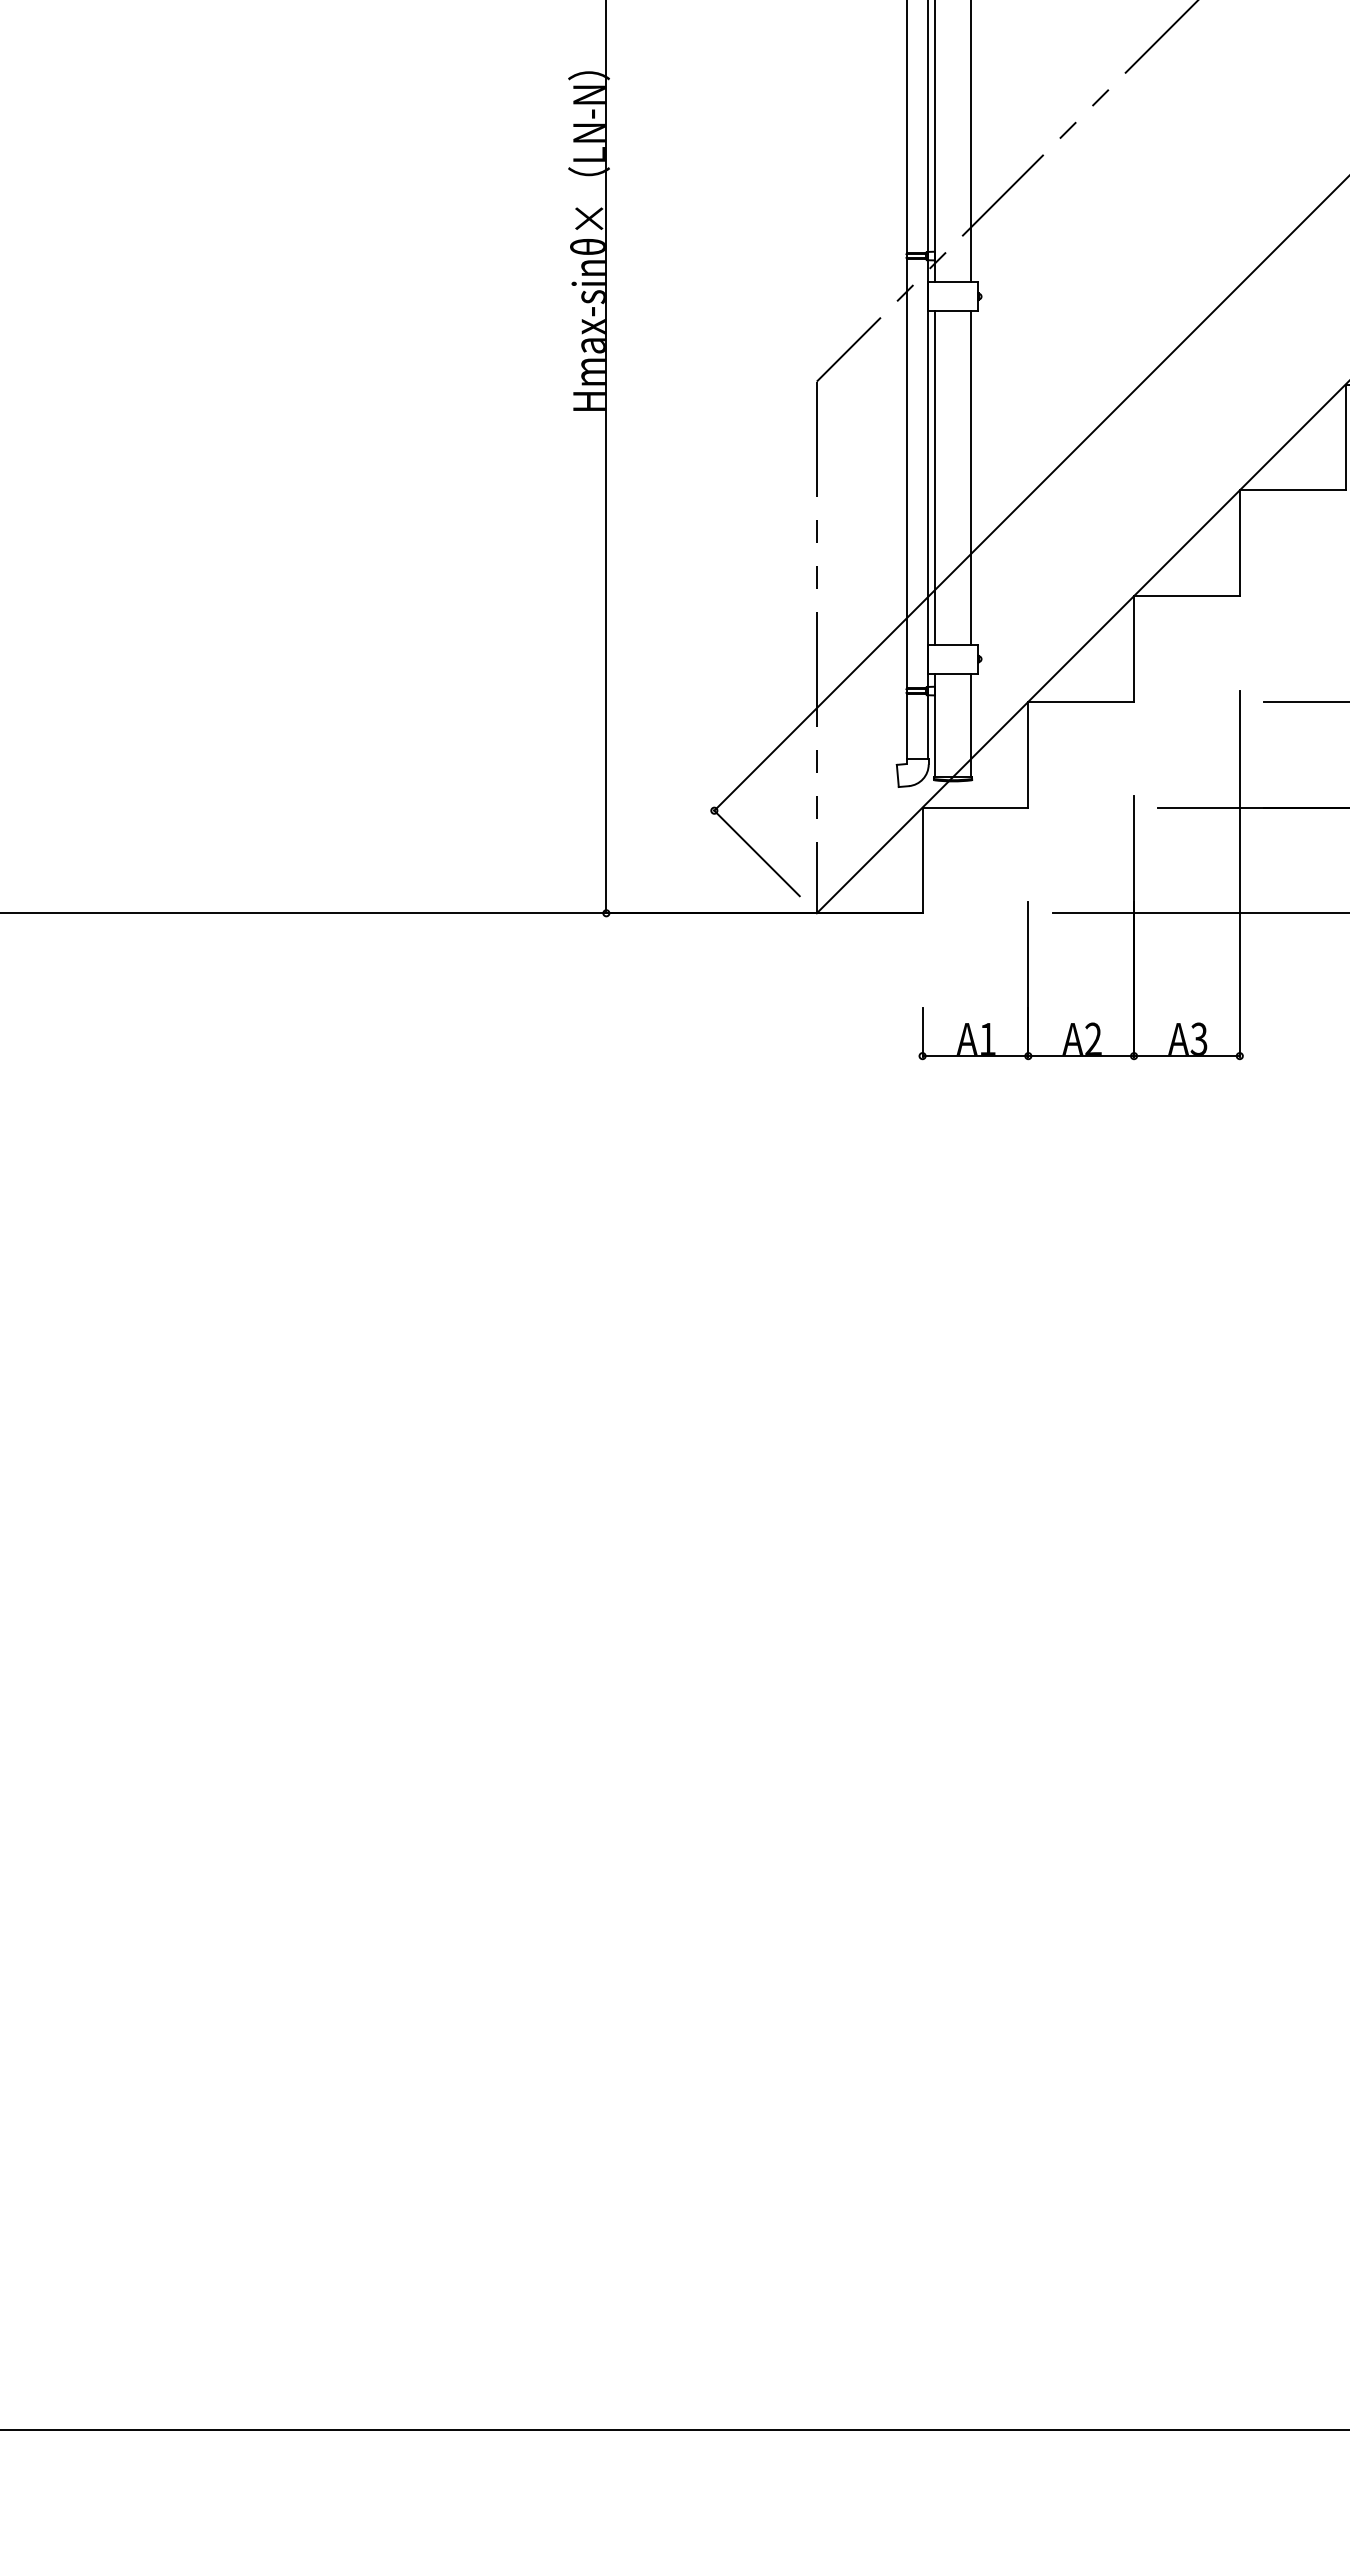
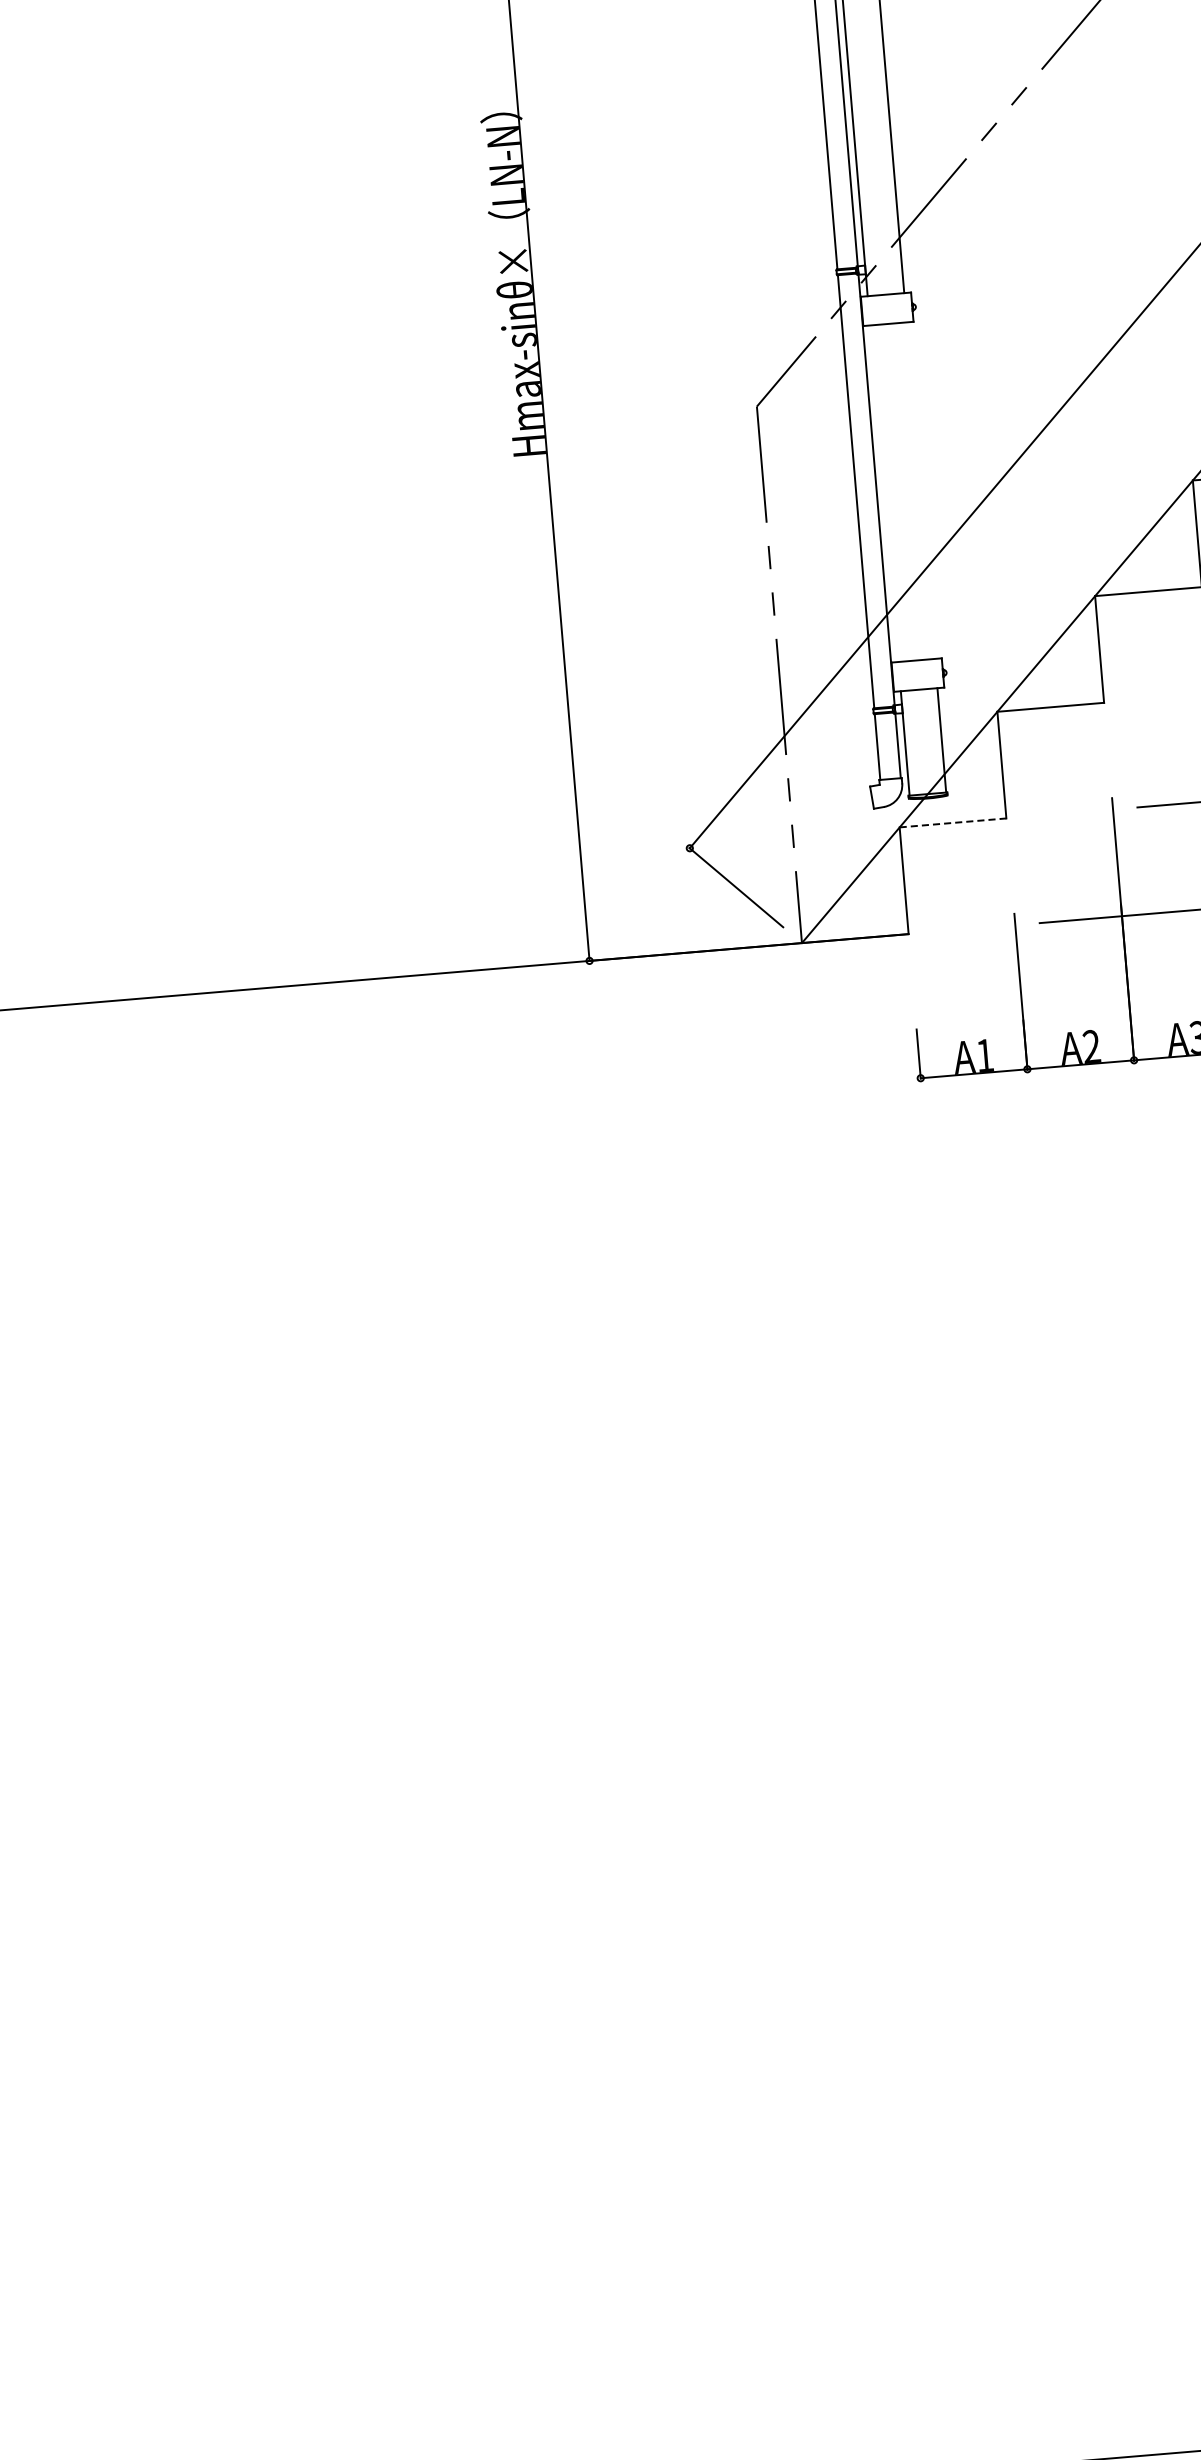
line: (935, 477) -> (884, 493), removed
line: (971, 477) -> (921, 490), removed
line: (975, 807) -> (953, 822), solid -> dashed

